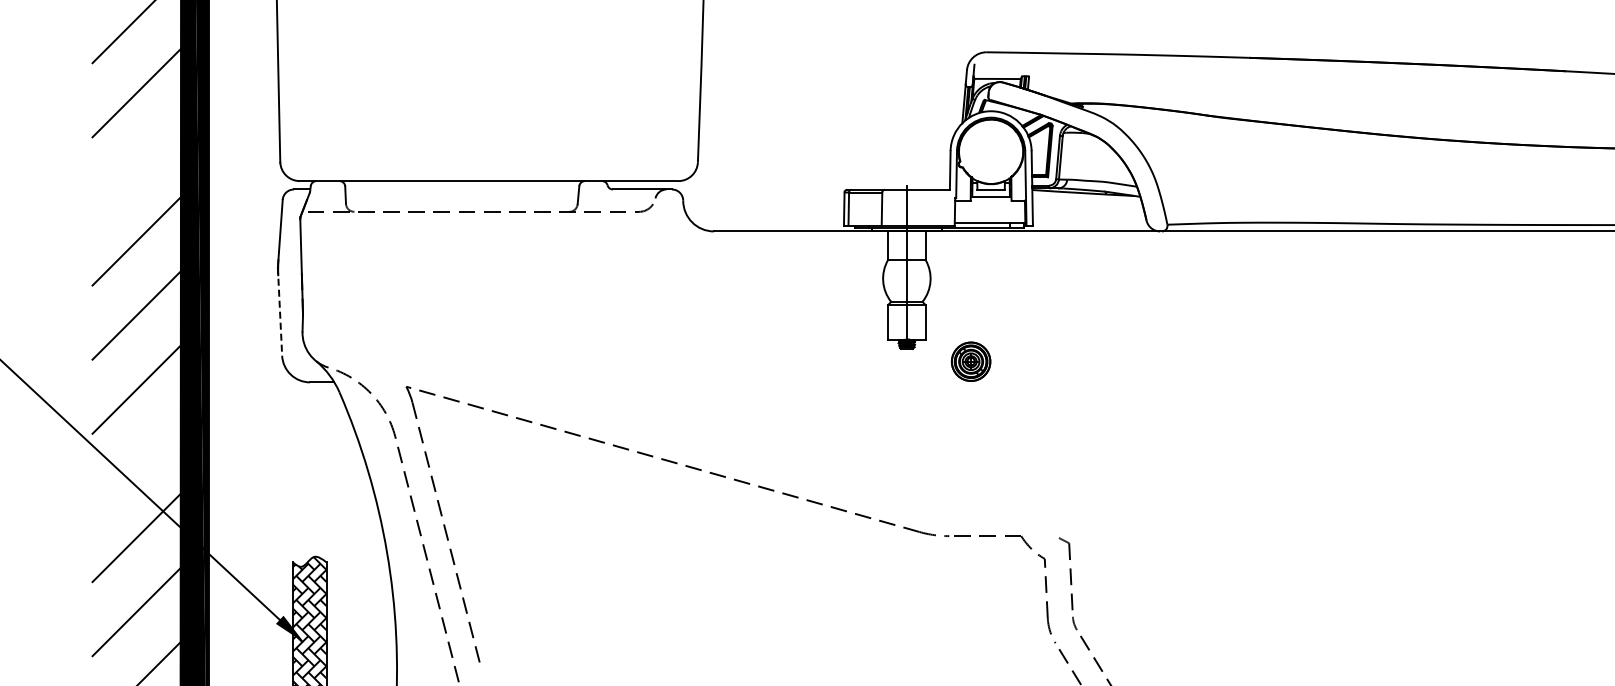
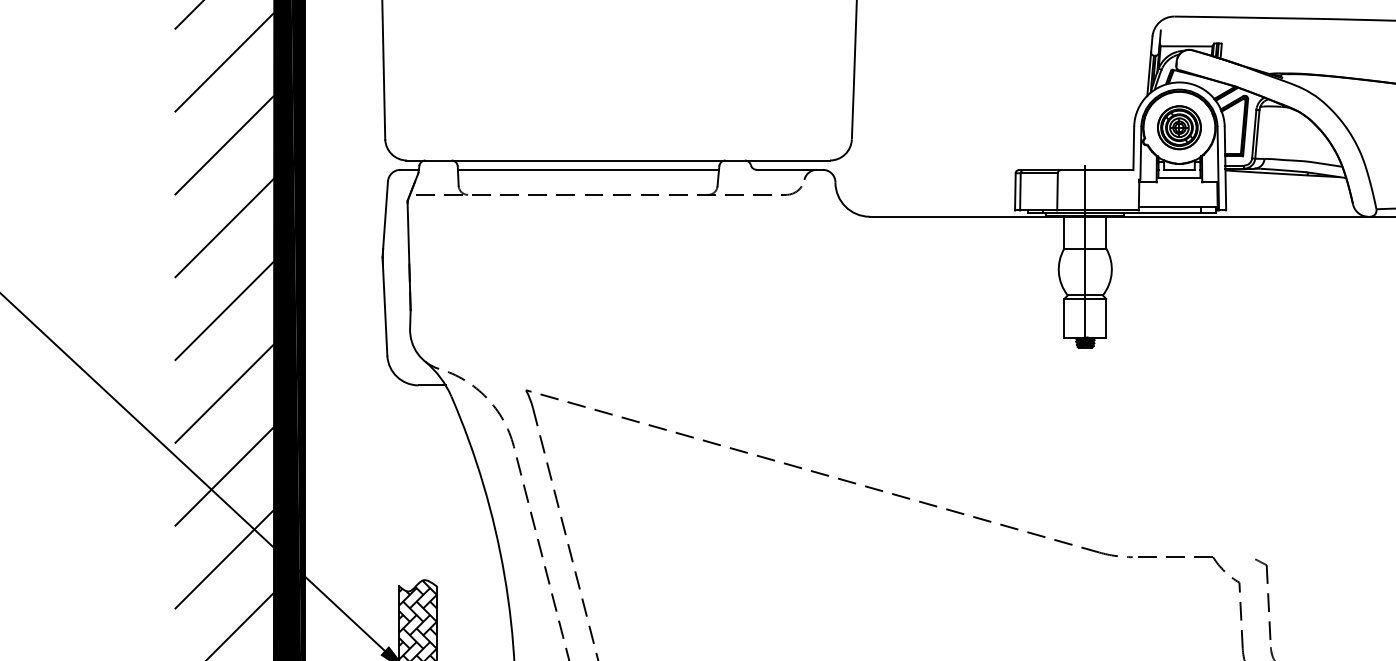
line: (136, 167) -> (224, 145), added
line: (462, 189) -> (588, 169), added
line: (280, 312) -> (385, 307), dashed -> solid
part: (970, 361) -> (1178, 127), moved
line: (136, 463) -> (224, 476), added

